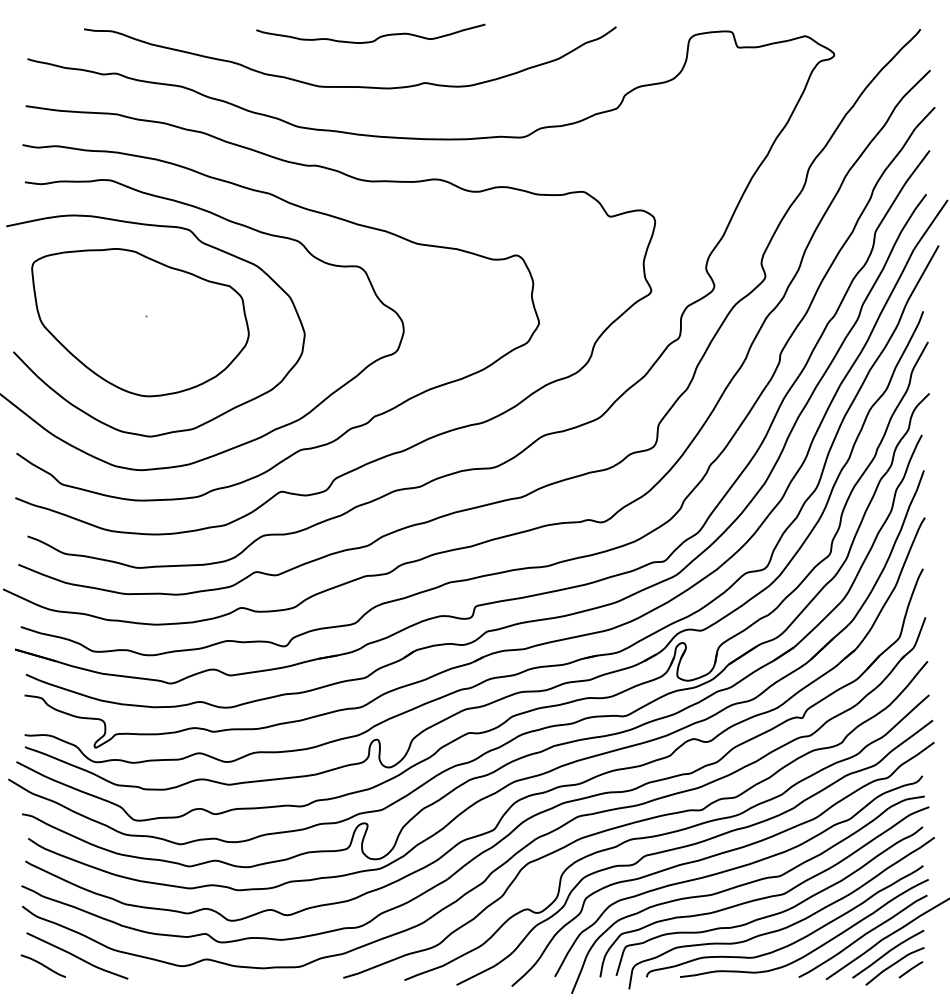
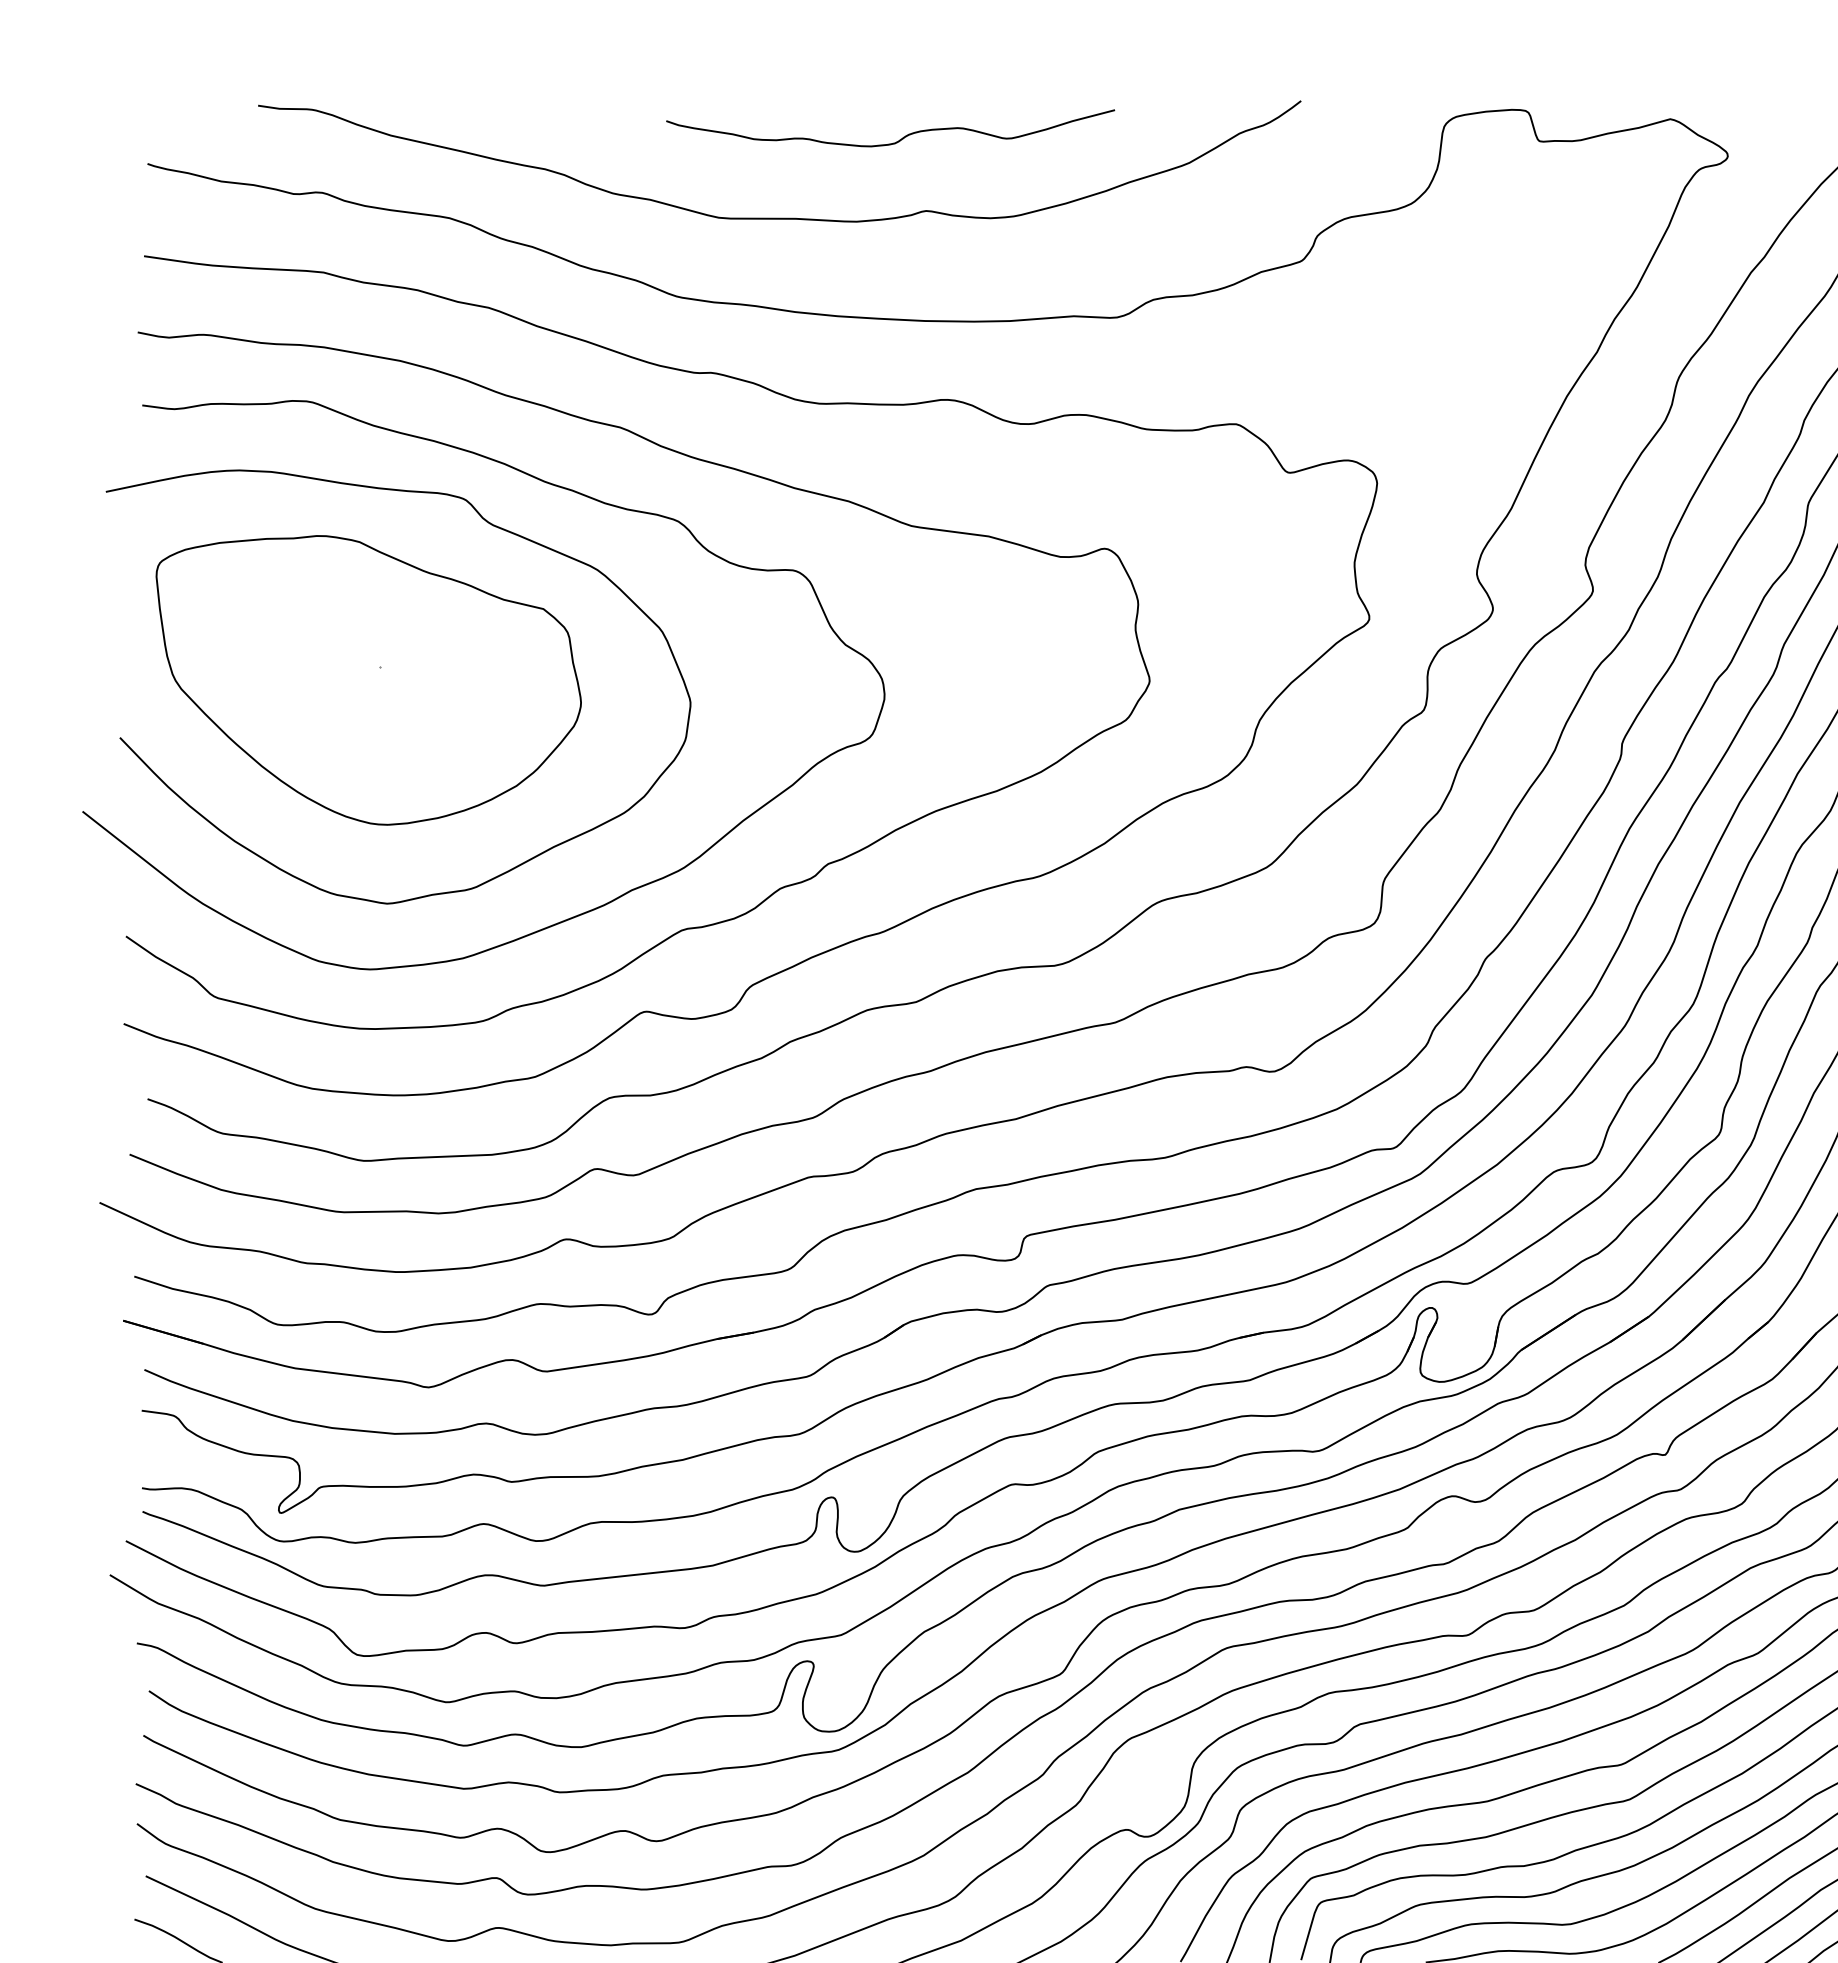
curve: (371, 40) -> (891, 141), moved

